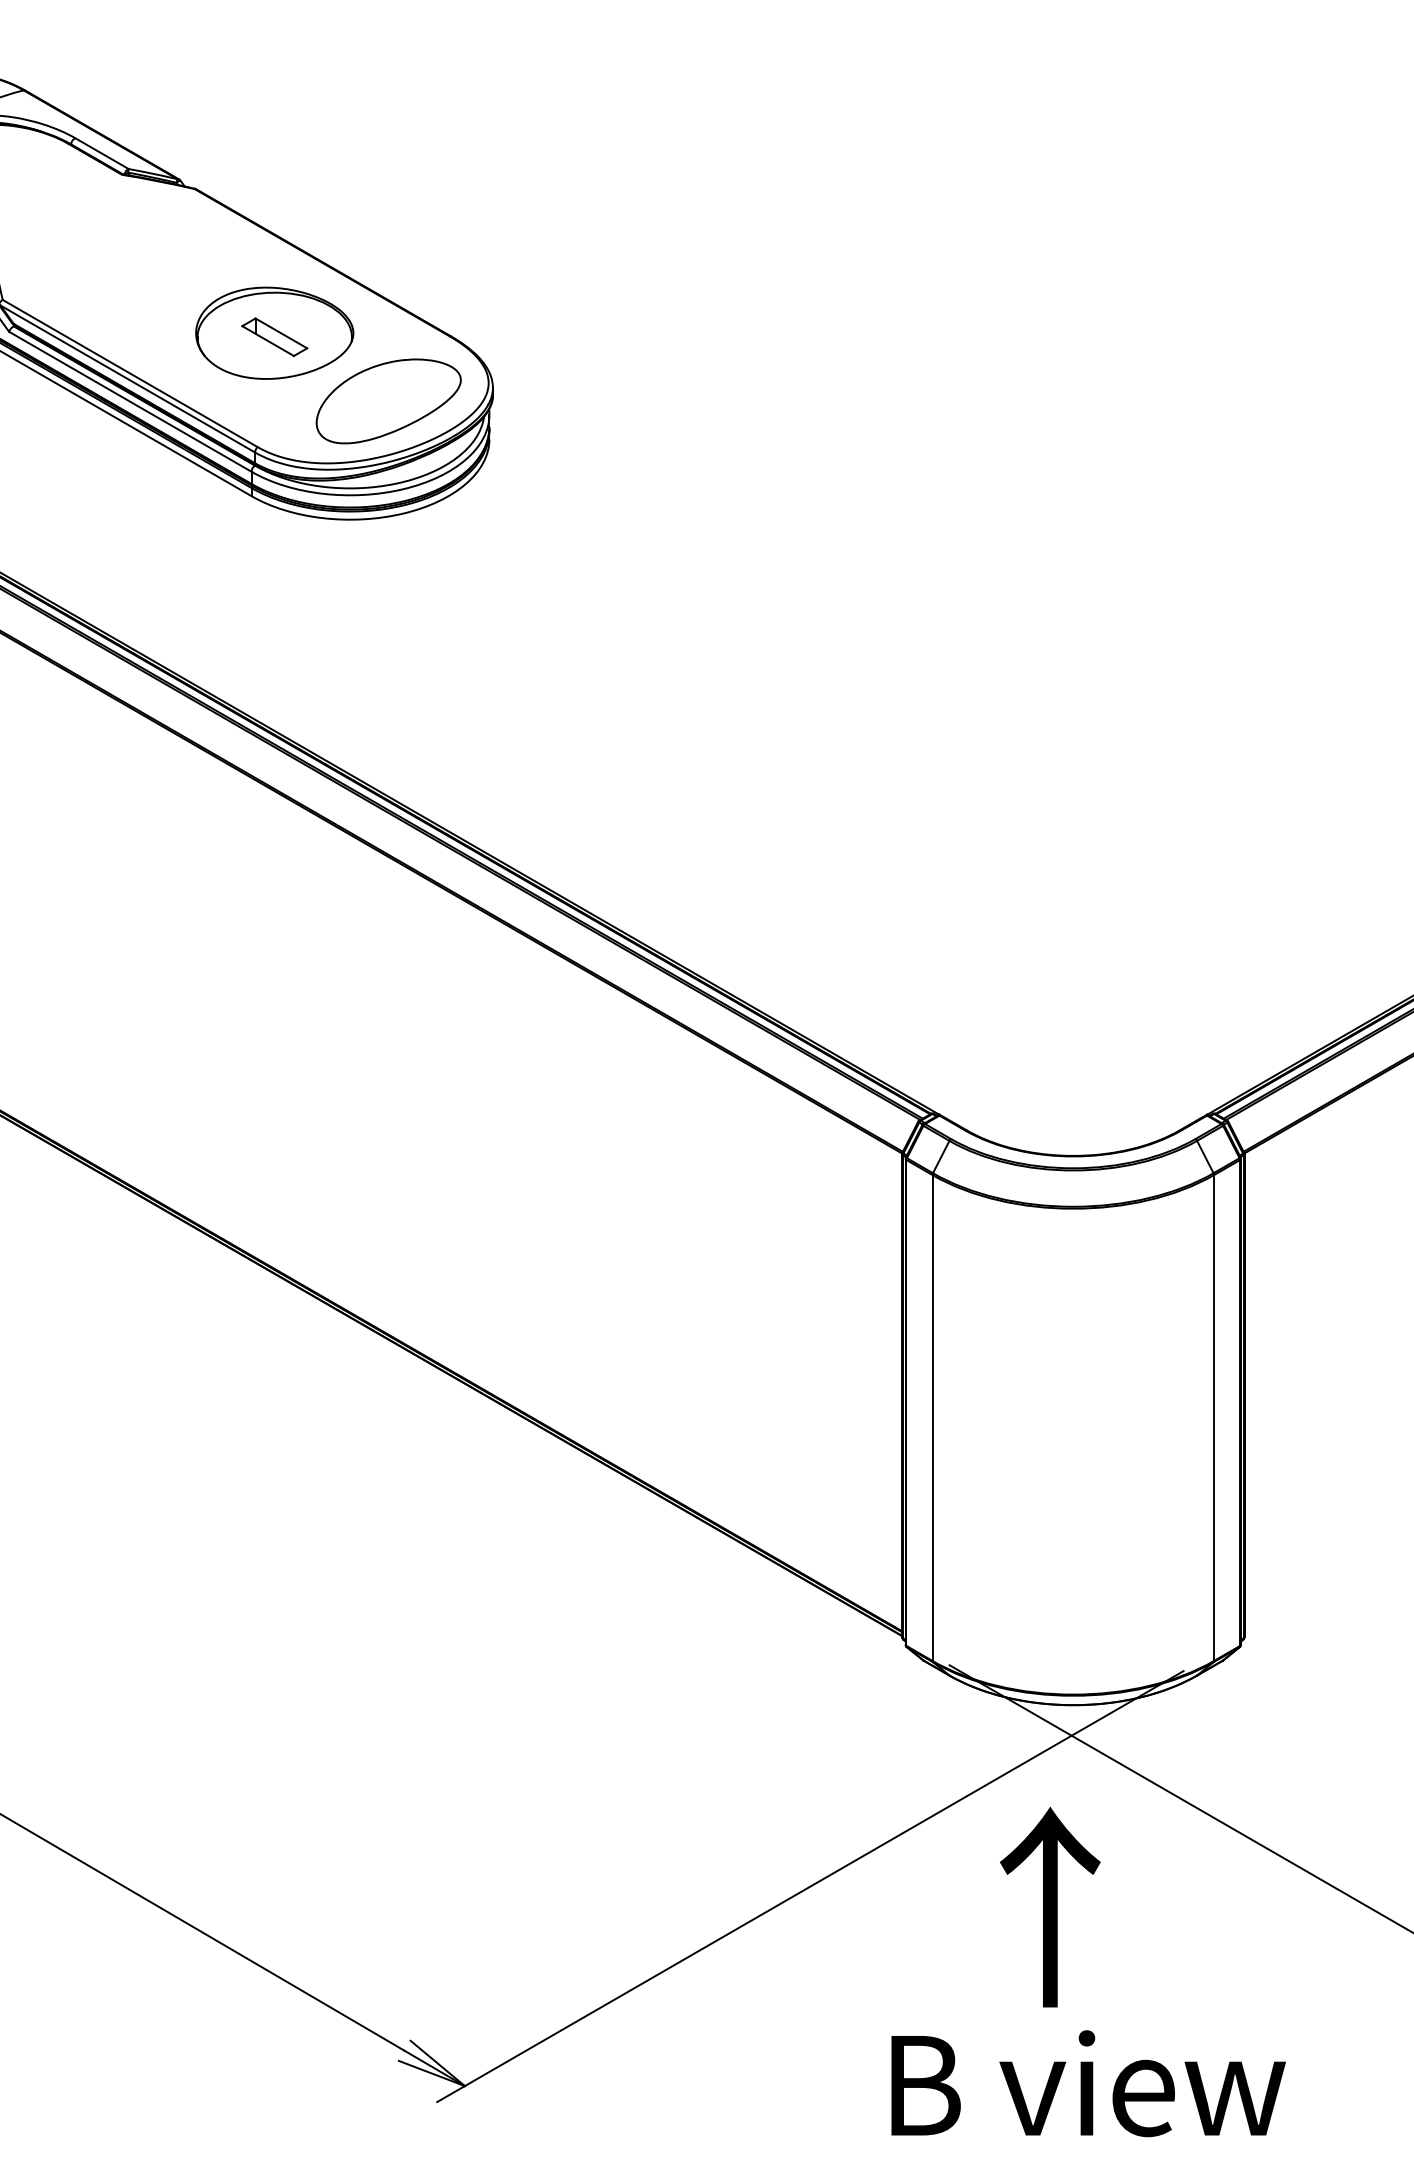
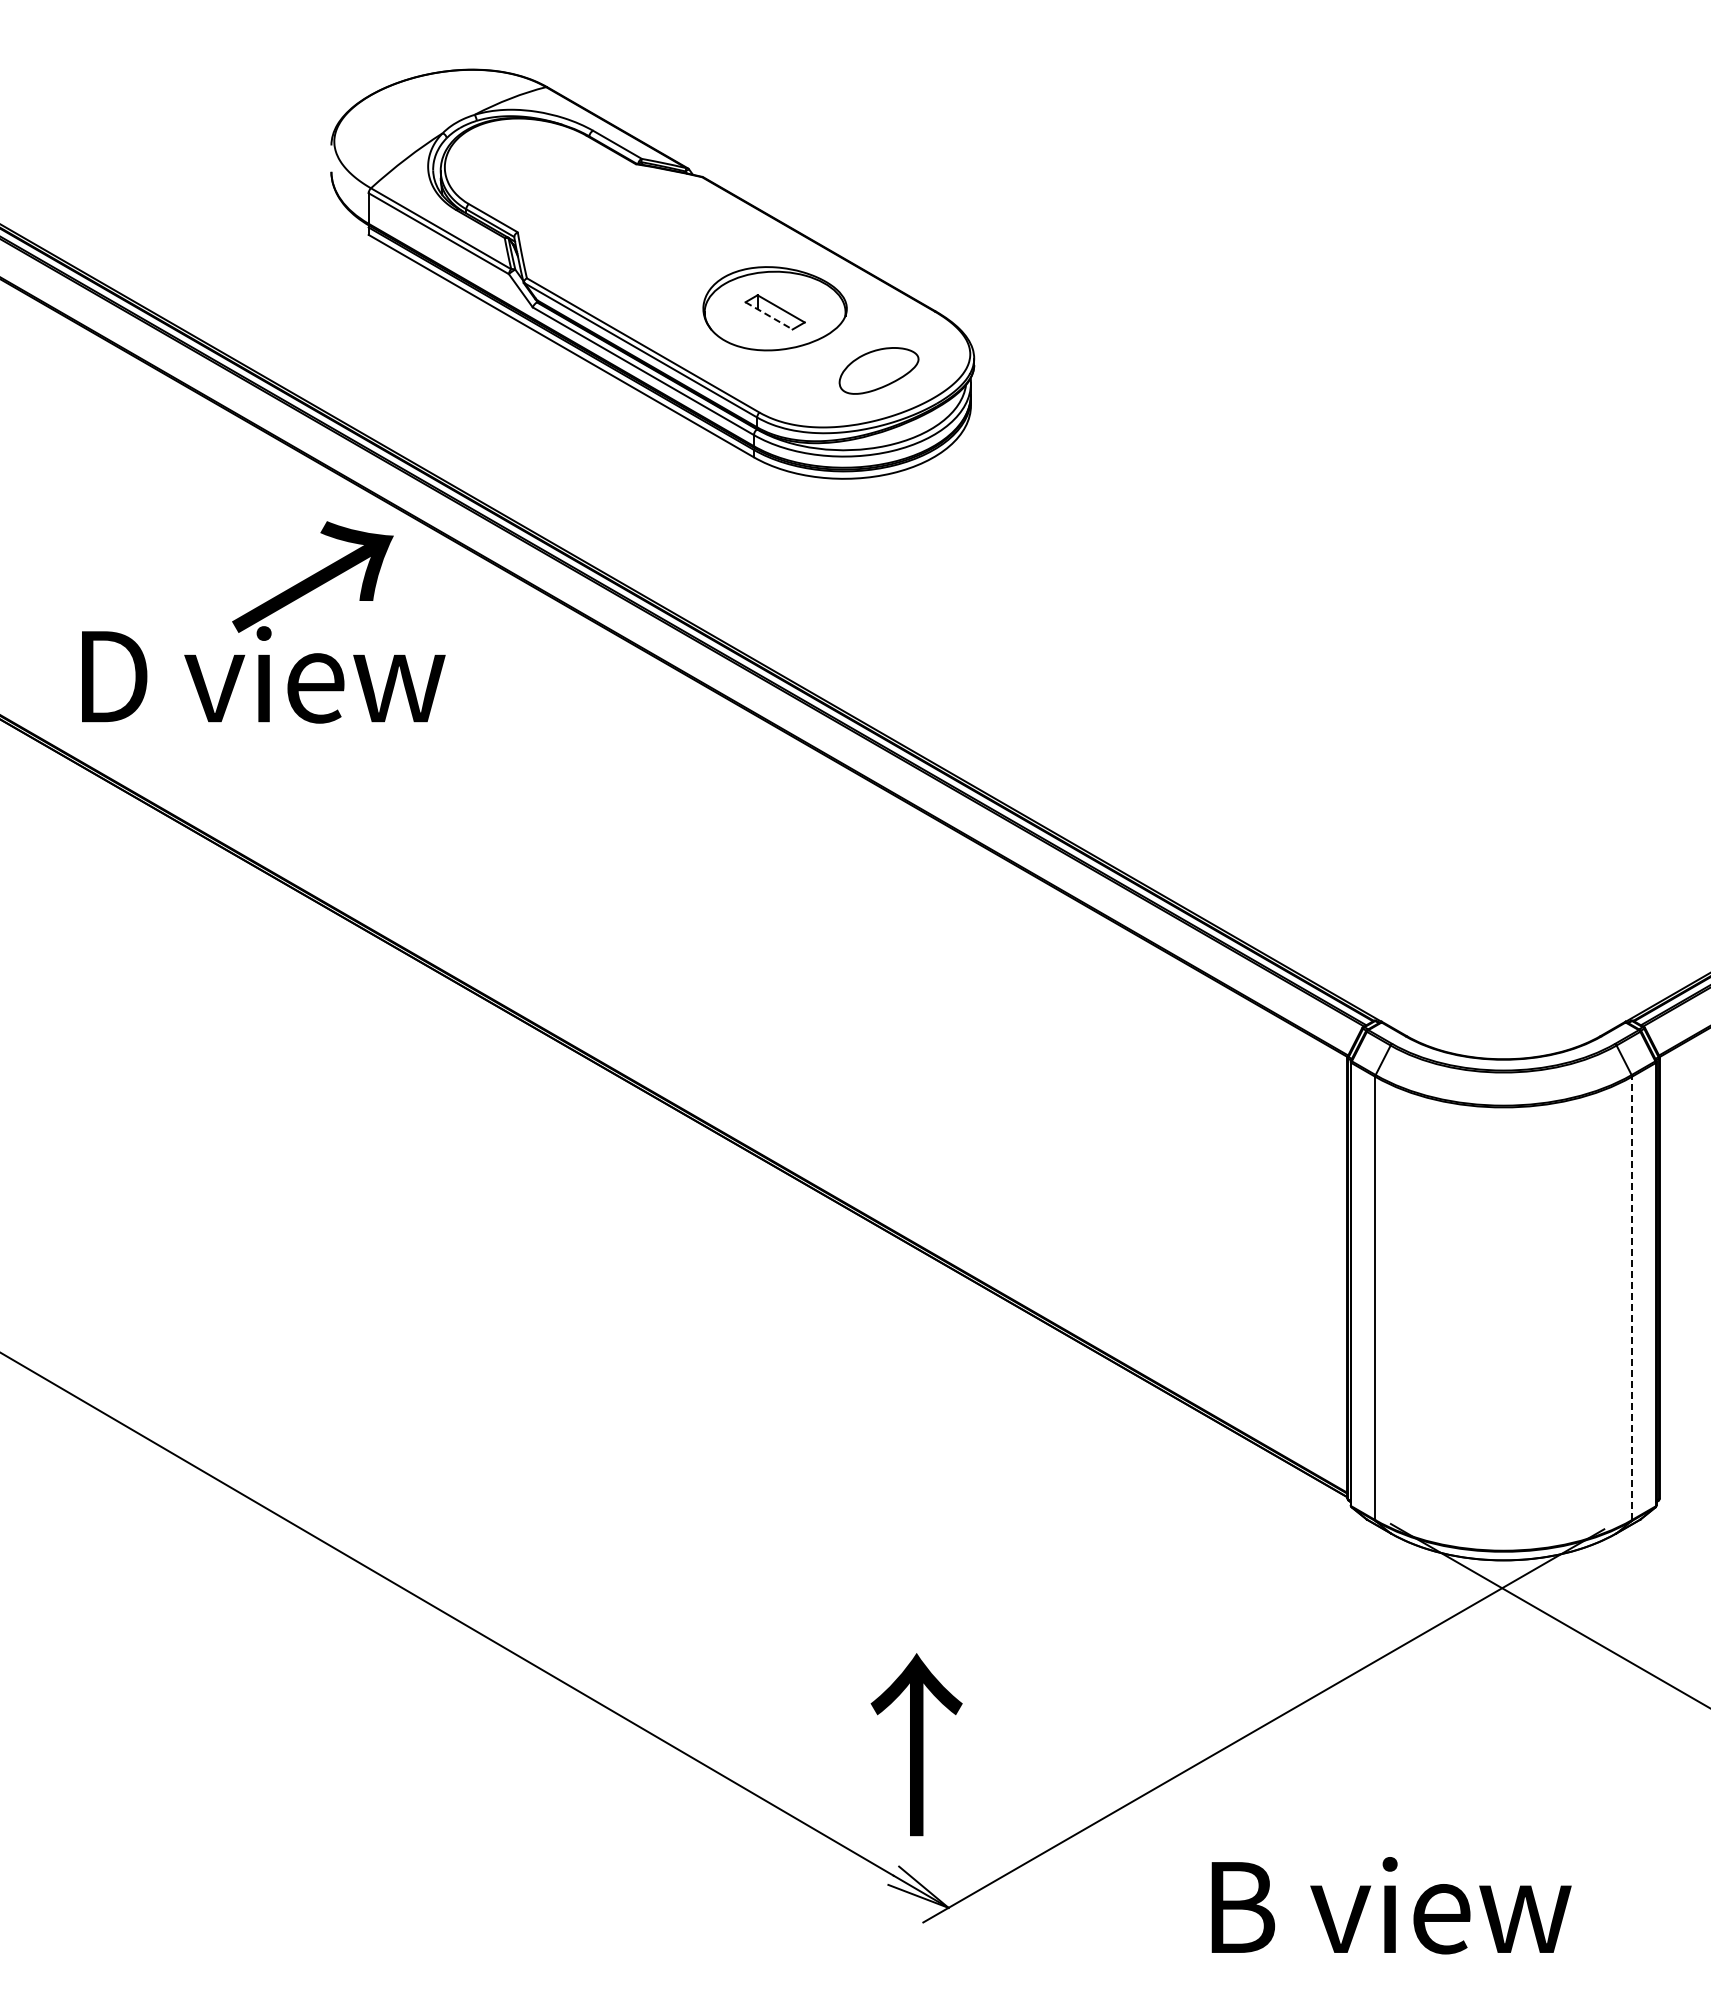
line: (268, 341) -> (769, 316), solid -> dashed
part: (388, 400) -> (878, 370), size x0.6
line: (1214, 1418) -> (1632, 1298), solid -> dashed
text: (1050, 1907) -> (916, 1744), moved
text: (1088, 2083) -> (1391, 1905), moved

